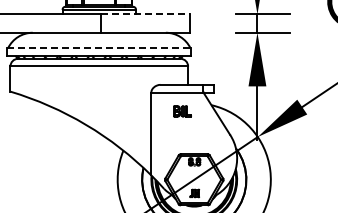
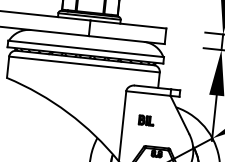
line: (145, 14) -> (128, 24), dashed -> solid
line: (99, 48) -> (86, 49), dashed -> solid
part: (182, 111) -> (146, 120), moved

